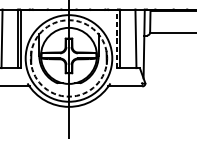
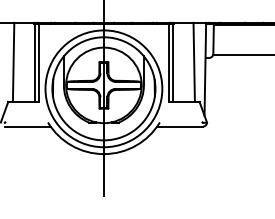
line: (116, 38) -> (168, 62), dashed -> solid
circle: (68, 58) -> (103, 88), dashed -> solid

